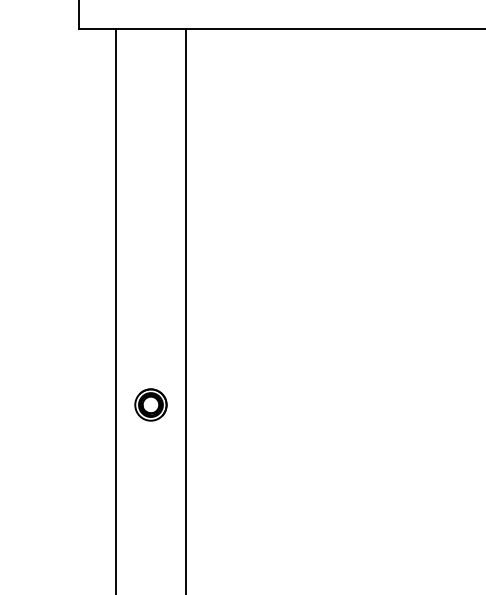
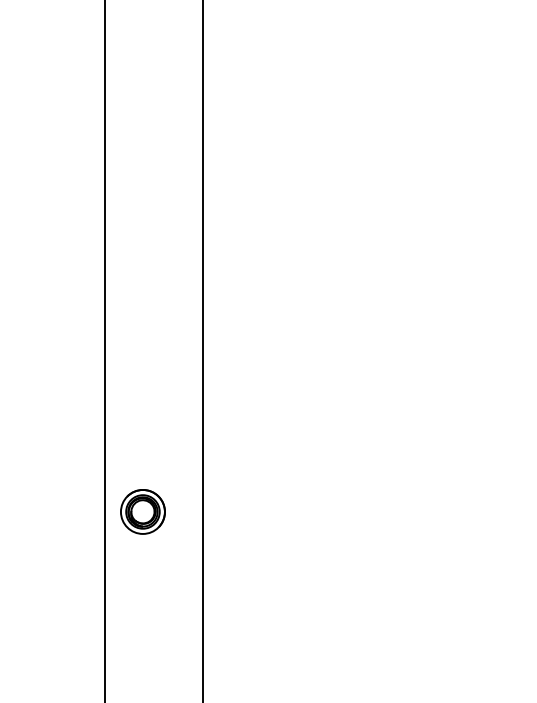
part: (150, 404) -> (142, 511), moved

